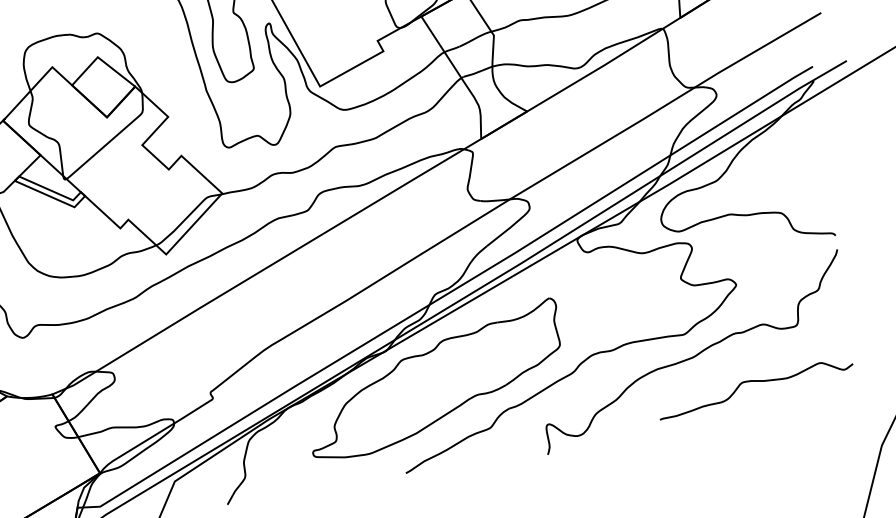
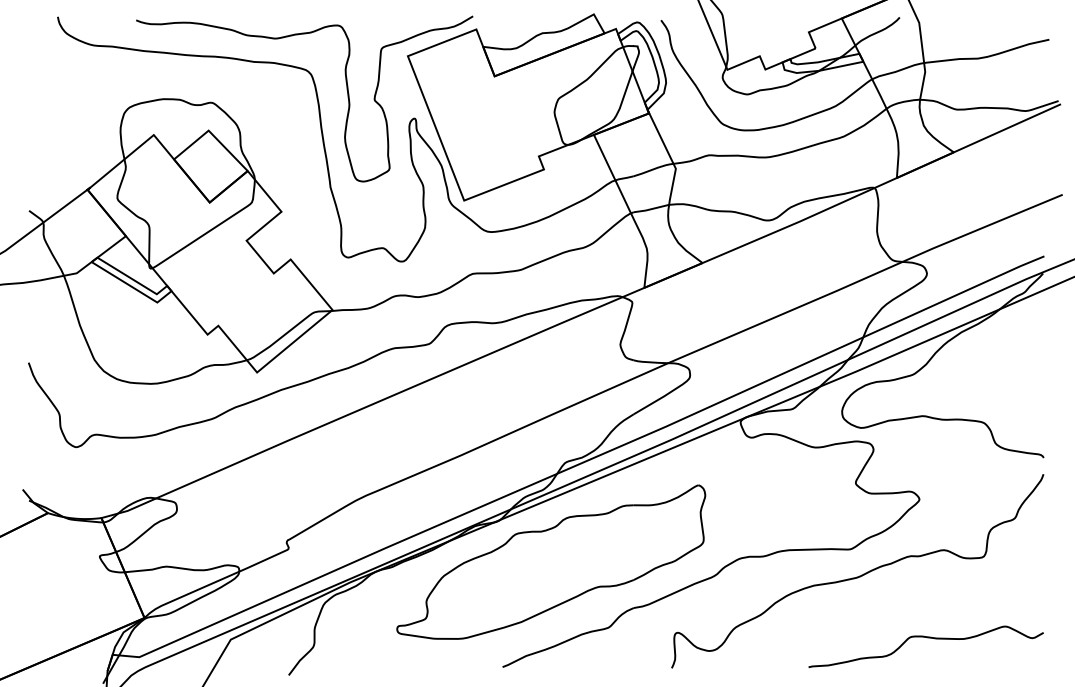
curve: (756, 382) -> (927, 638), moved

